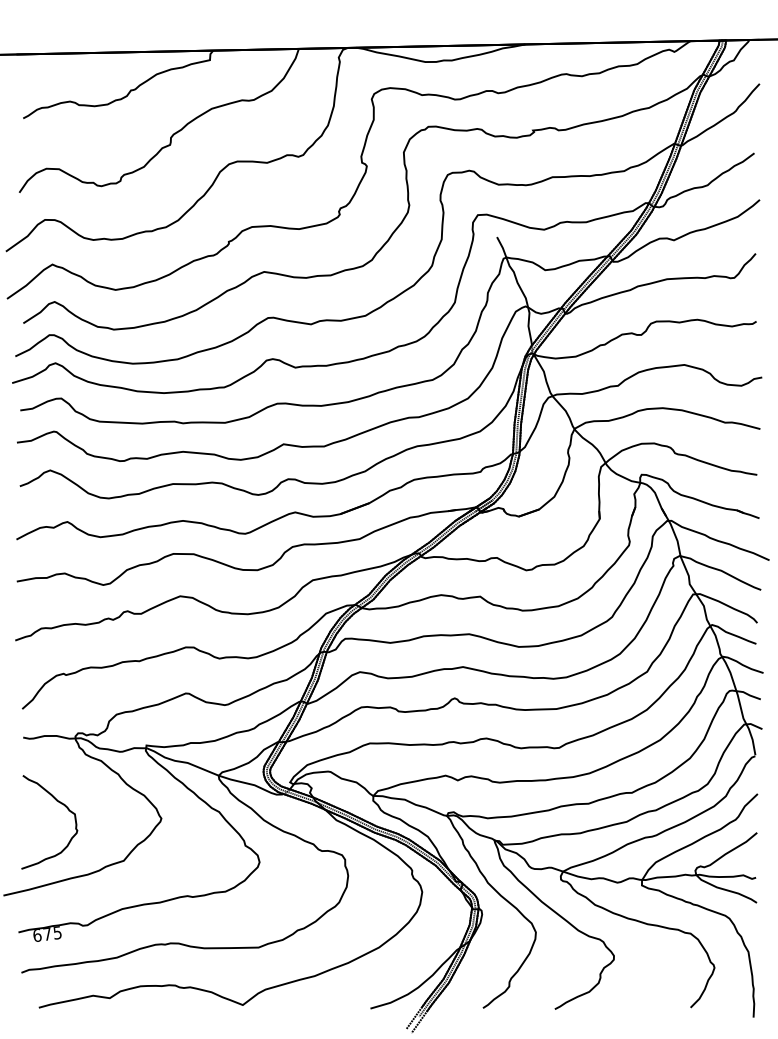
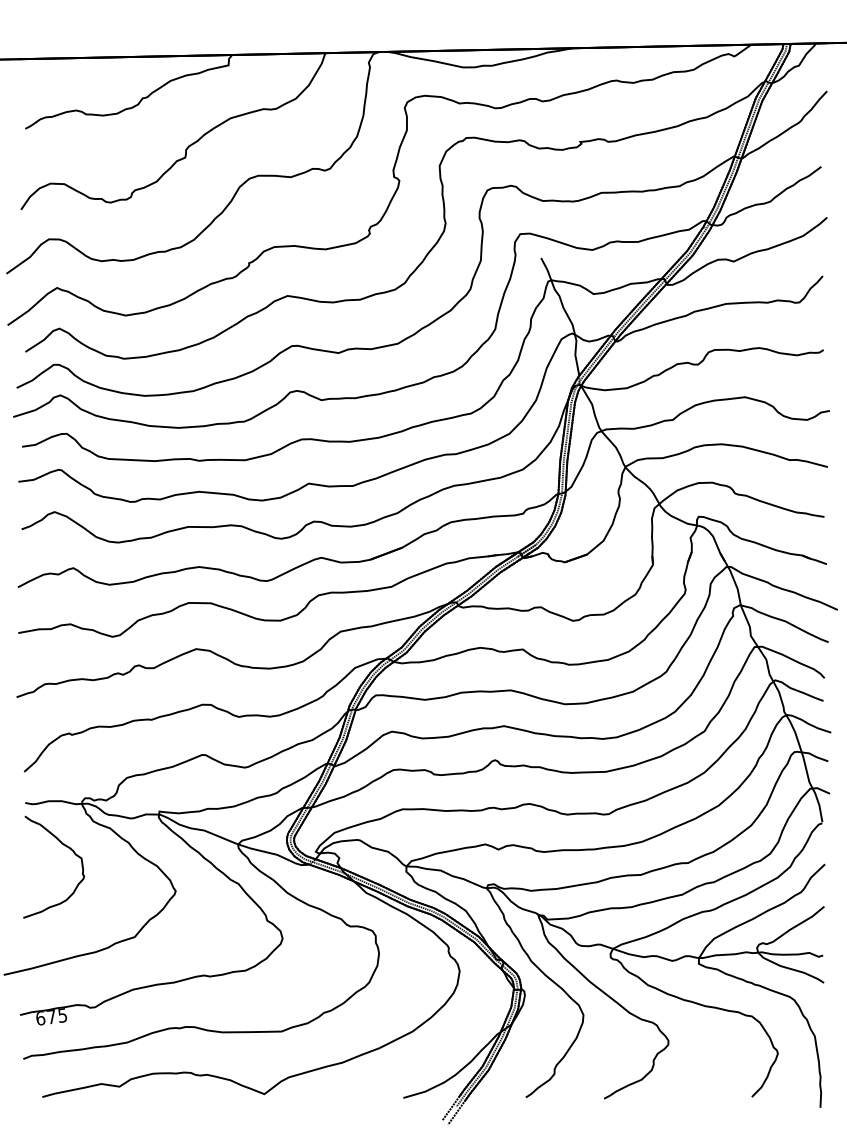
curve: (61, 804) -> (66, 847), moved

